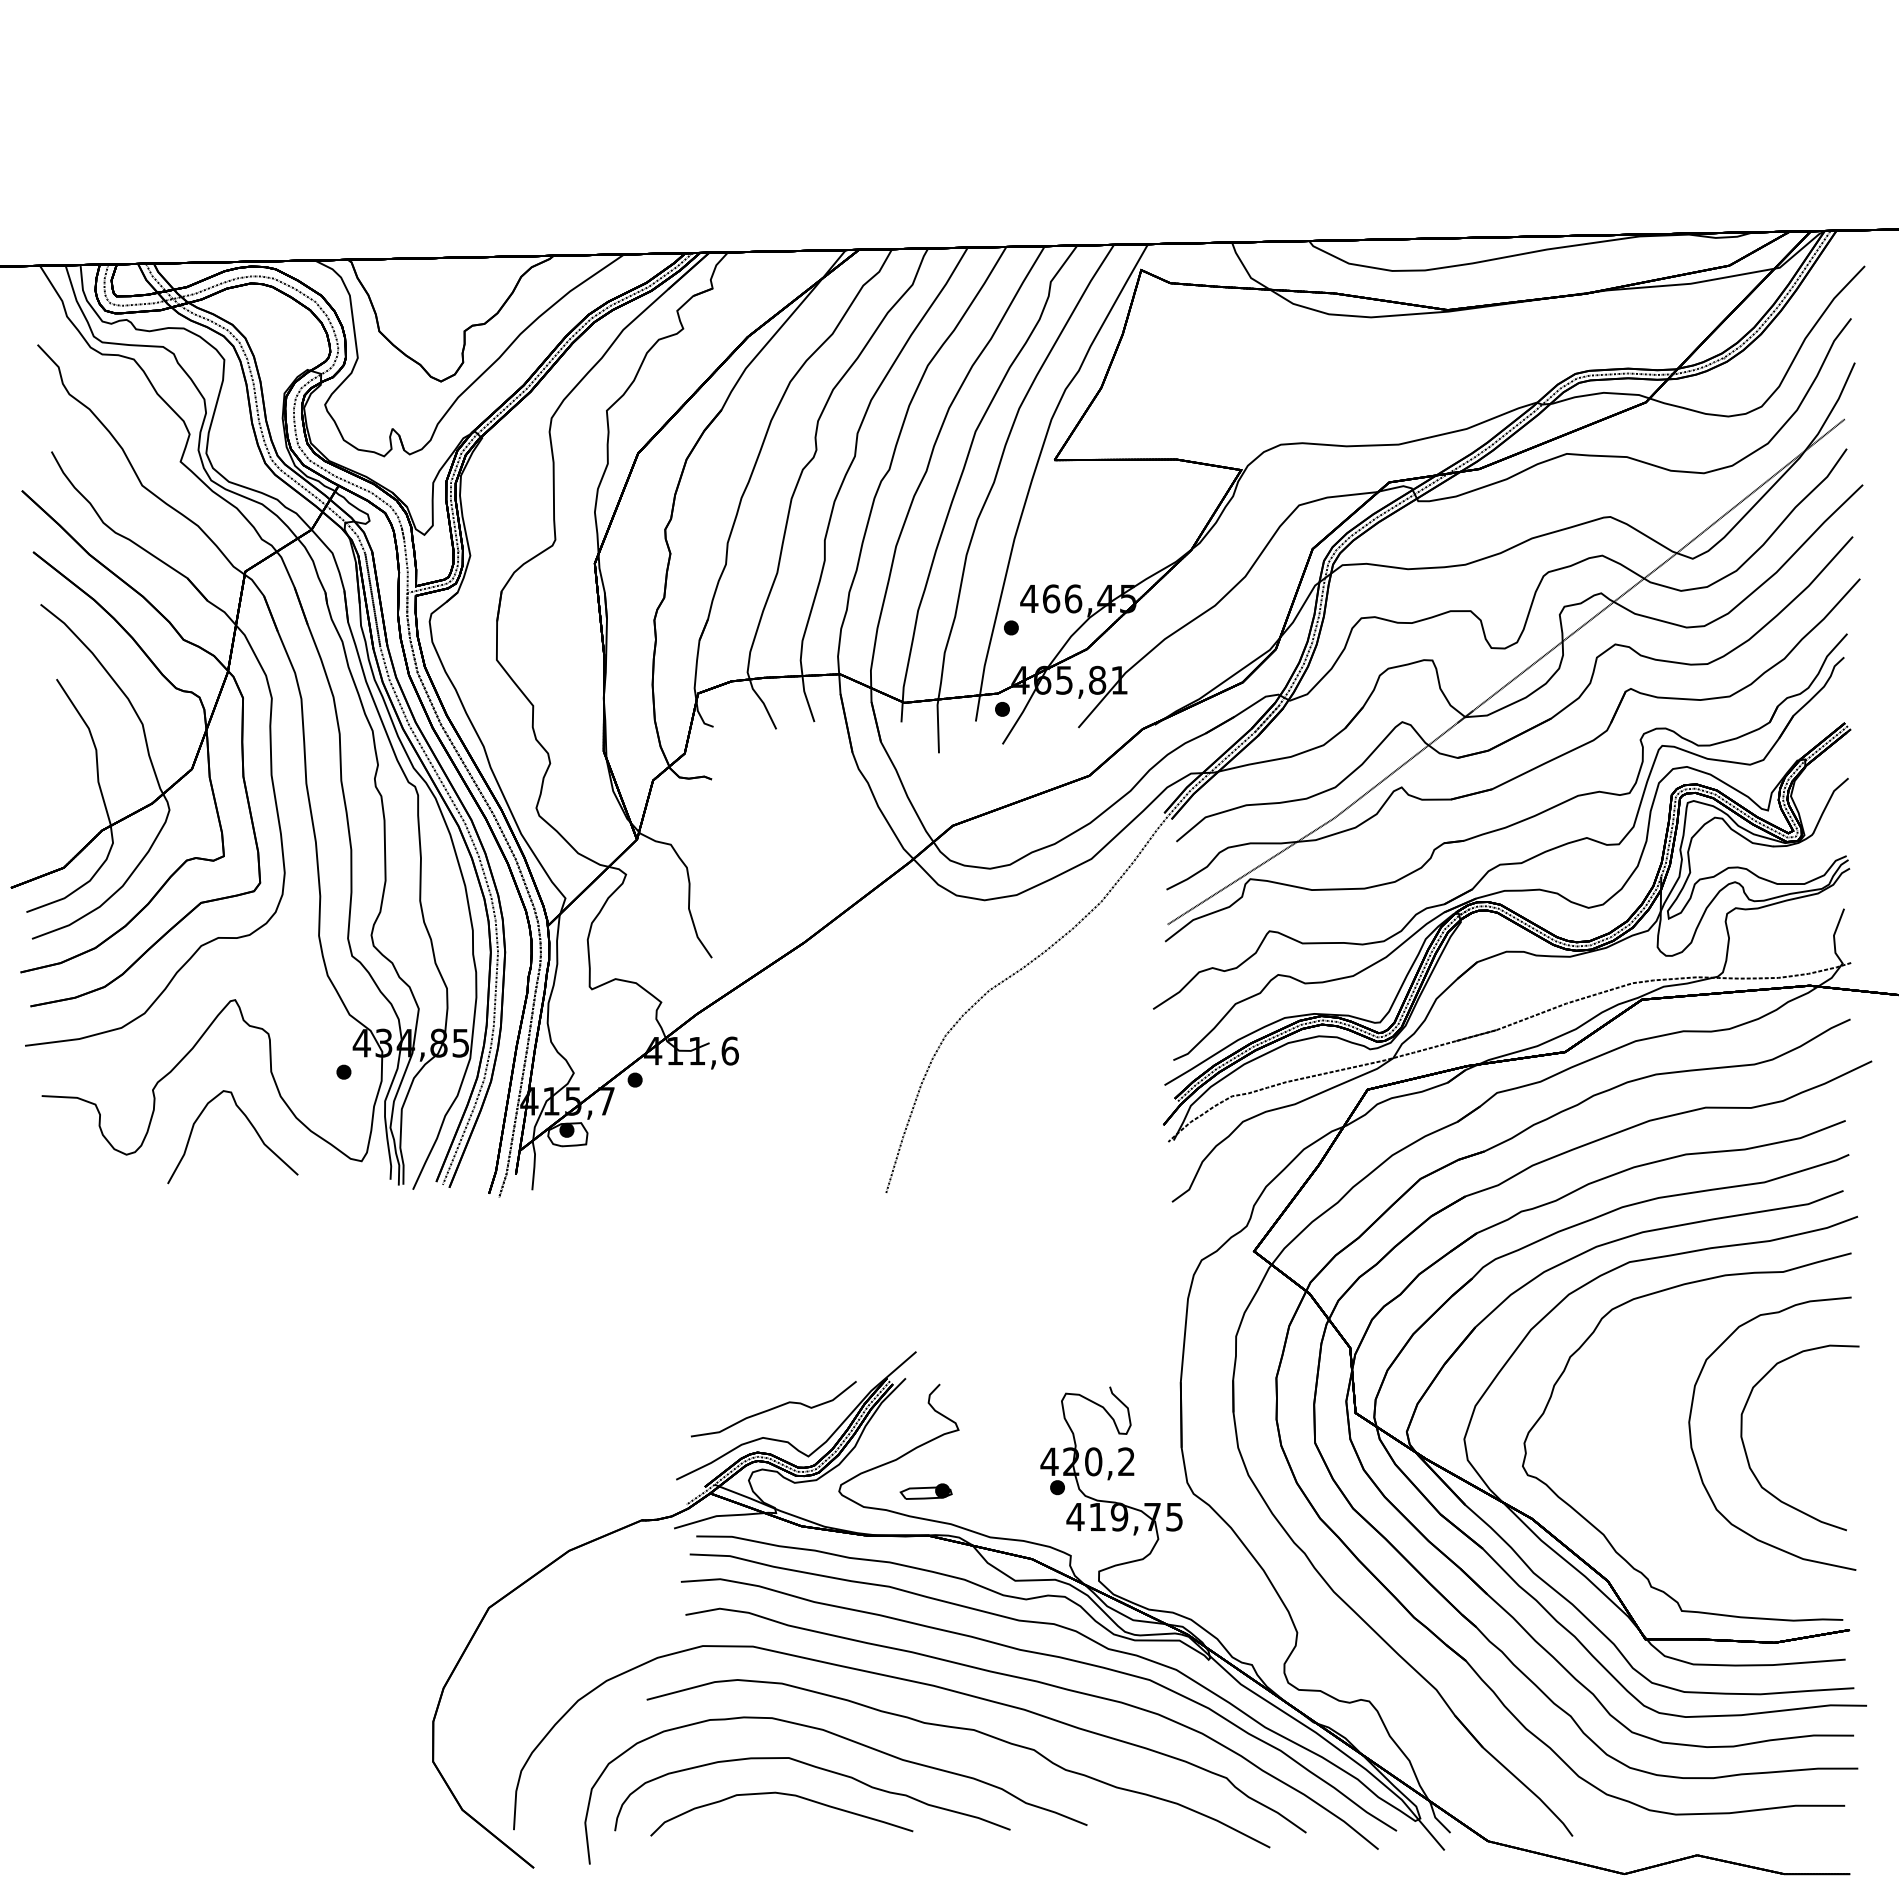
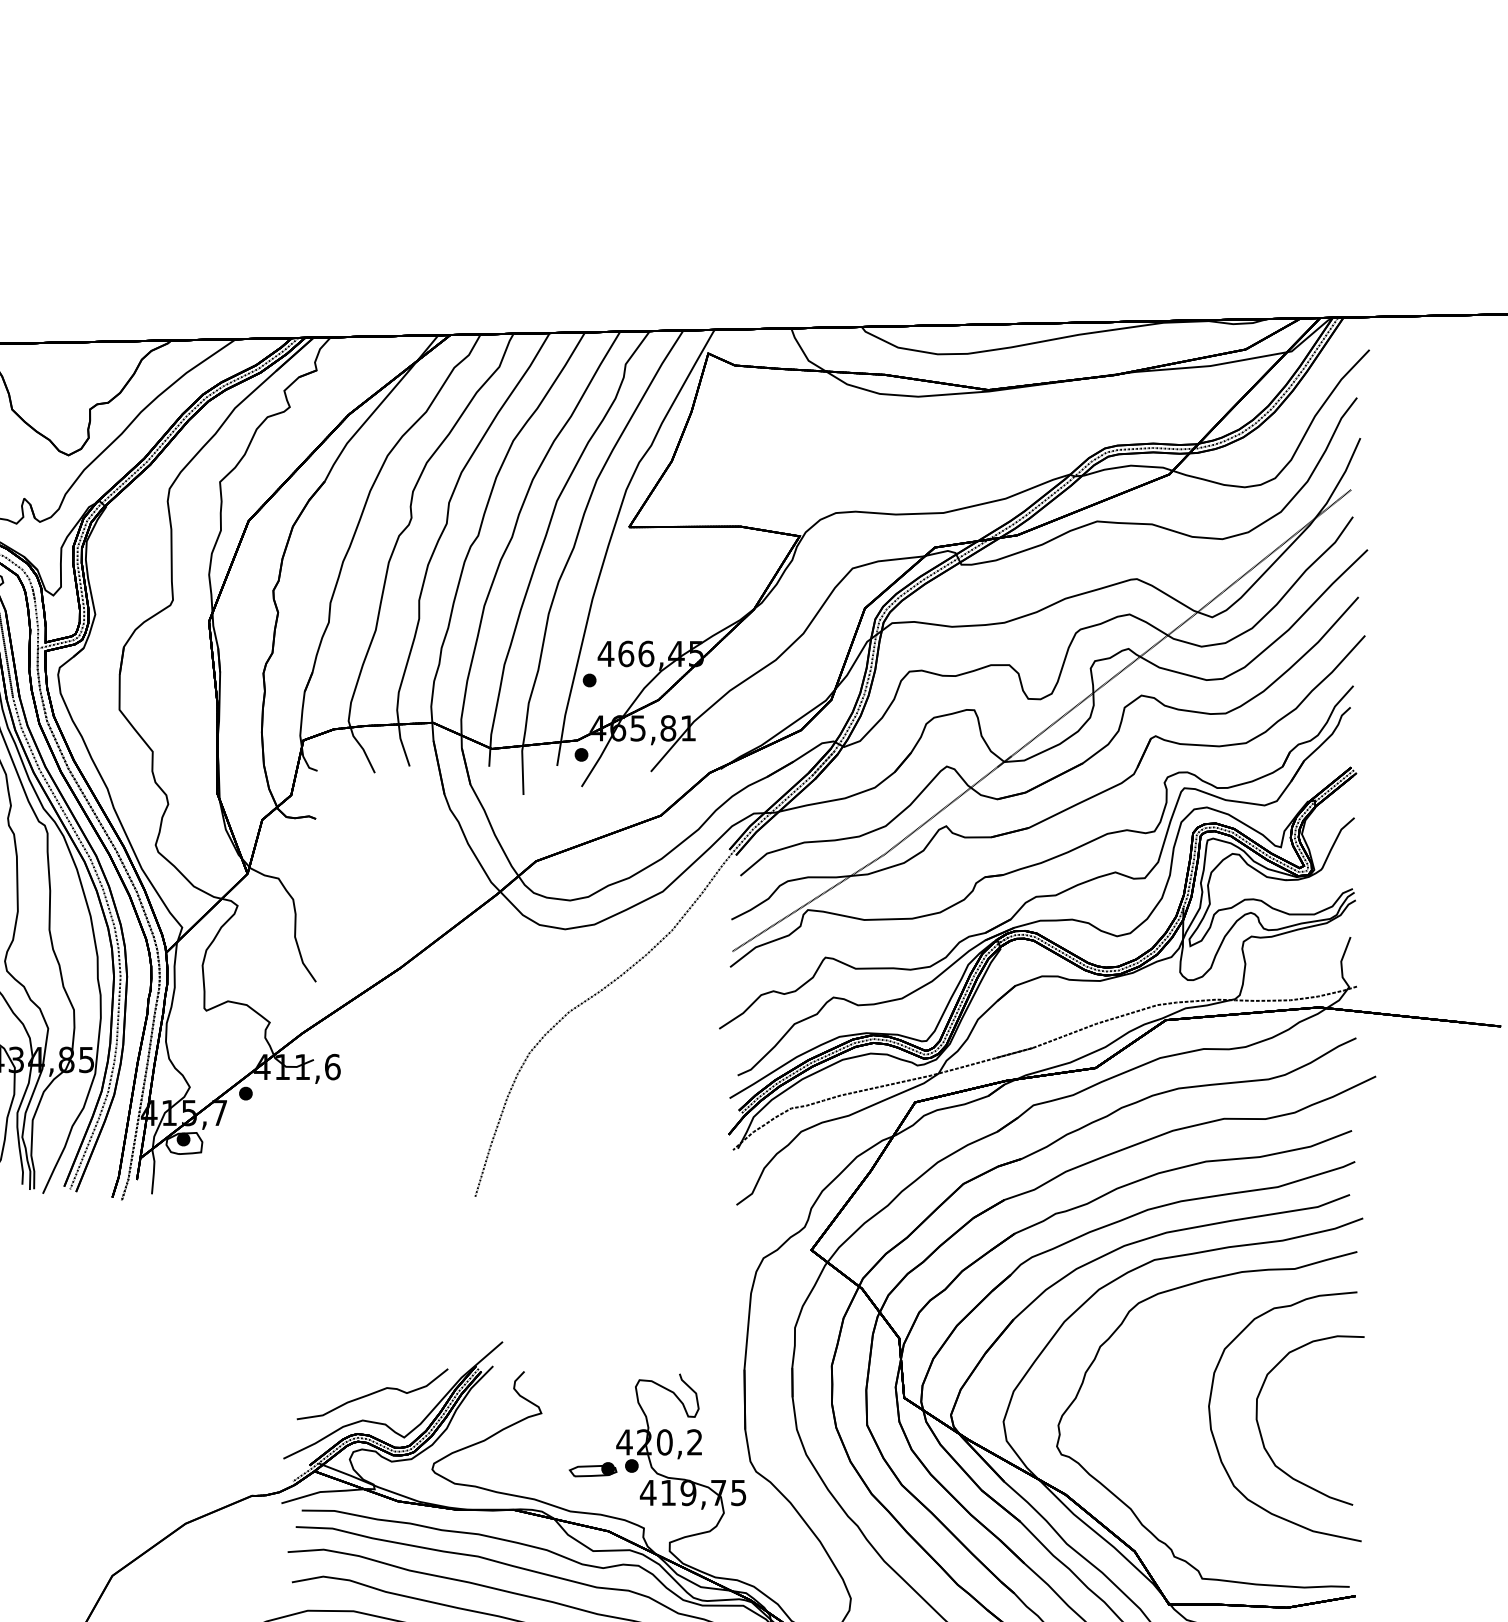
part: (925, 1491) -> (592, 1469), moved

